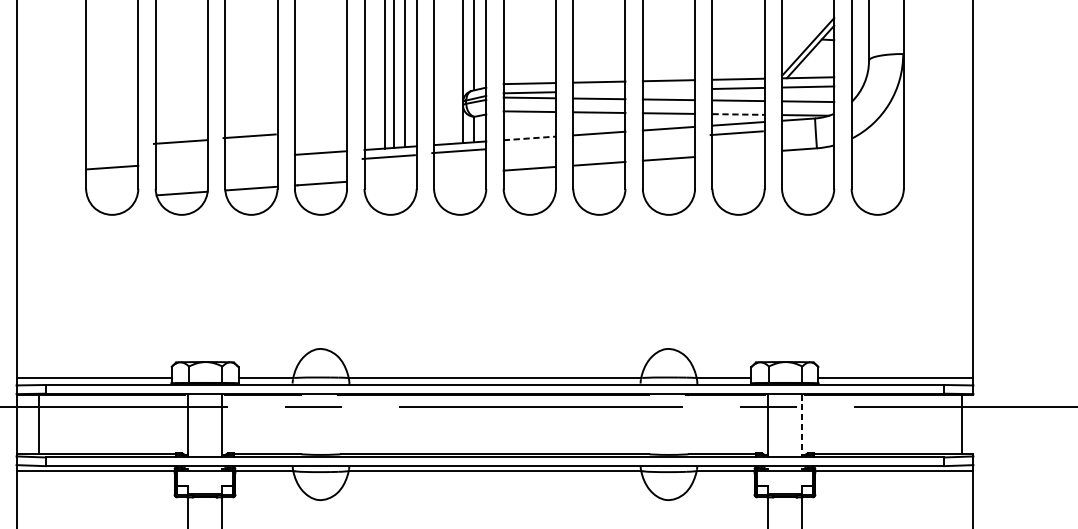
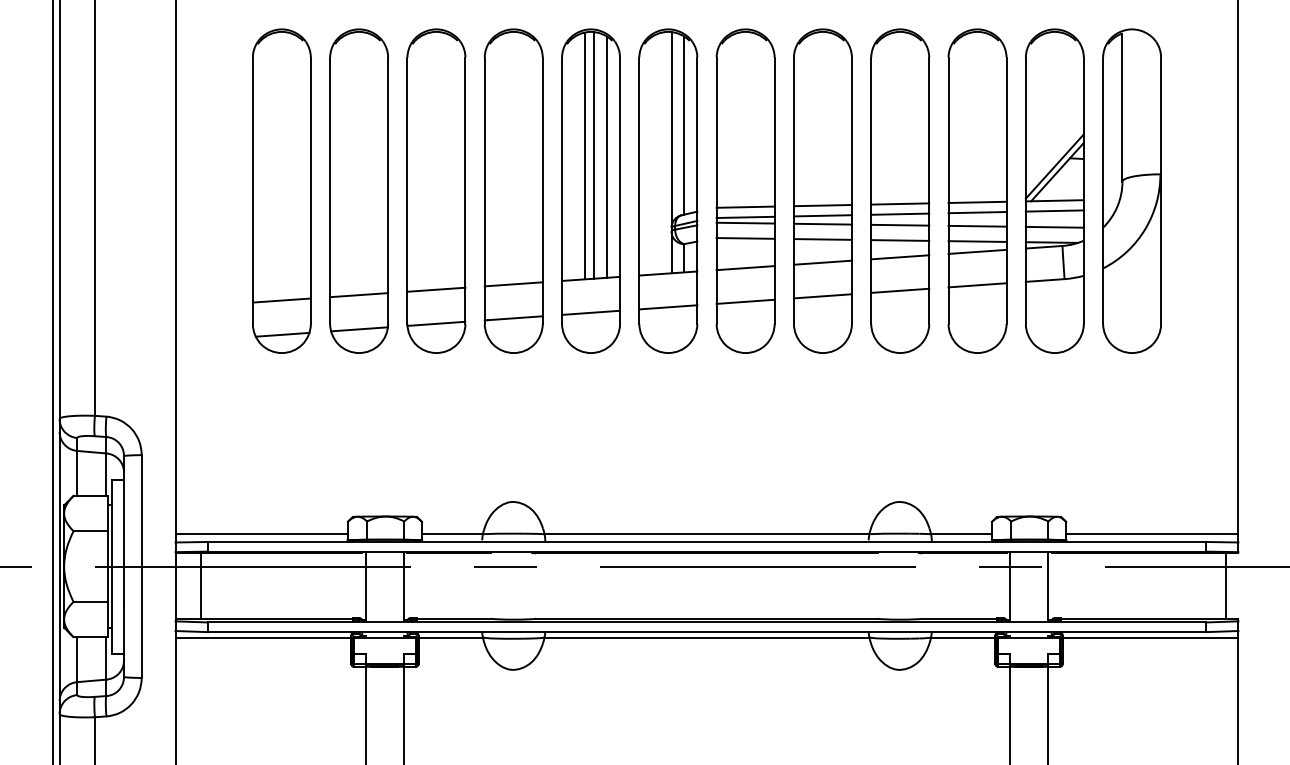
line: (669, 89) -> (900, 213), added
line: (598, 91) -> (822, 215), added
line: (738, 114) -> (977, 241), dashed -> solid
line: (736, 133) -> (977, 285), moved
line: (249, 136) -> (436, 289), moved
line: (530, 138) -> (746, 268), dashed -> solid
line: (180, 142) -> (359, 295), moved
line: (458, 151) -> (668, 307), moved
line: (389, 156) -> (591, 312), moved
line: (112, 198) -> (282, 334), added
line: (802, 425) -> (1048, 586), dashed -> solid

